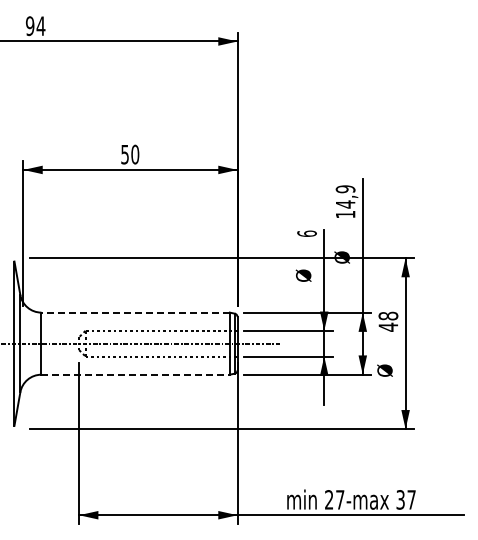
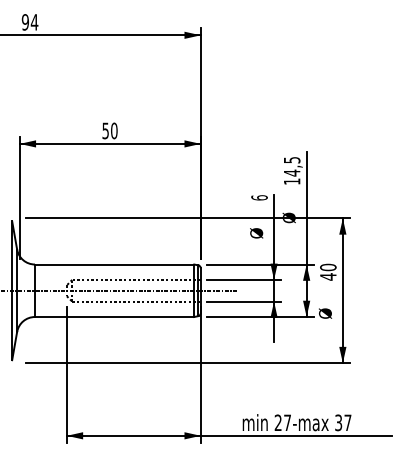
text: (345, 189) -> (292, 160), 14,9 -> 14,5
line: (135, 312) -> (114, 264), dashed -> solid
text: (388, 315) -> (328, 266), 48 -> 40
line: (136, 374) -> (115, 316), dashed -> solid

